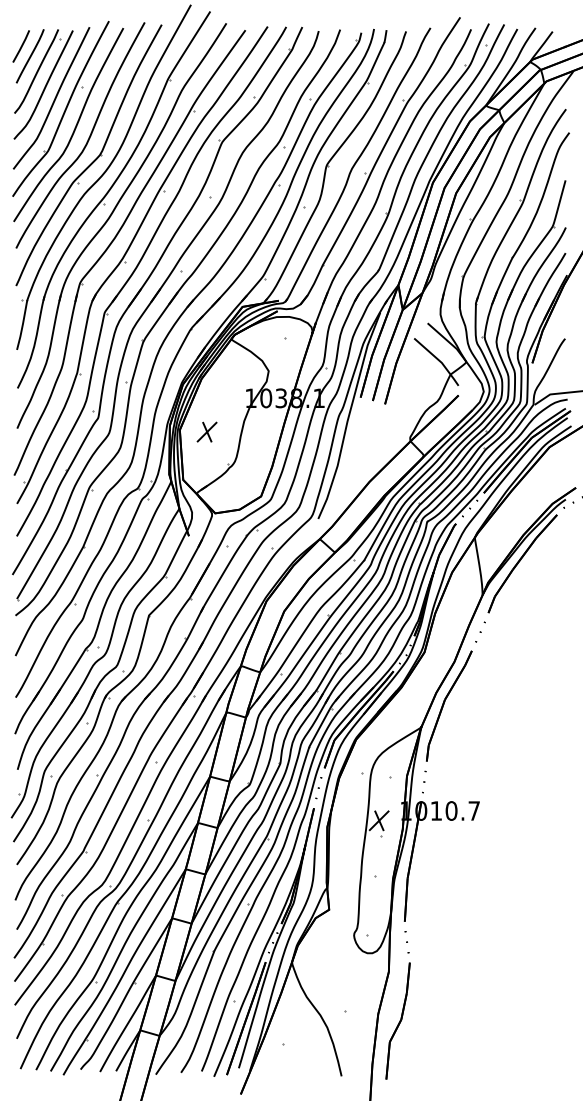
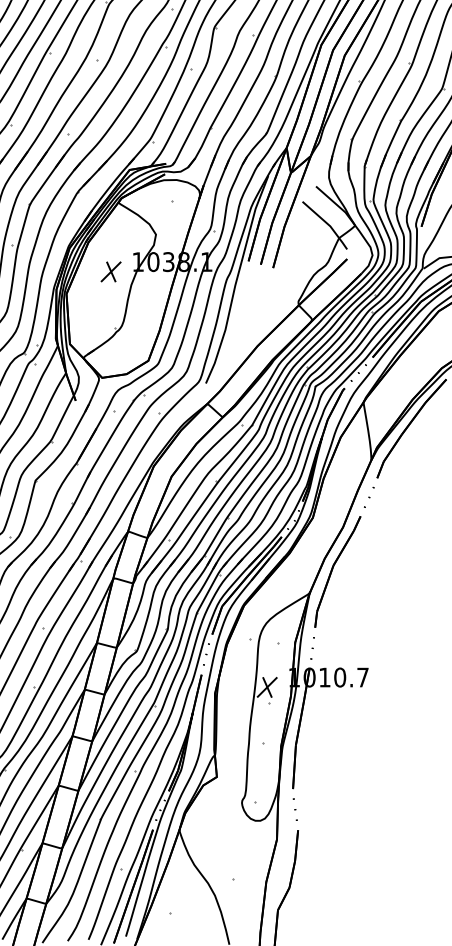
part: (206, 431) -> (110, 271), moved

